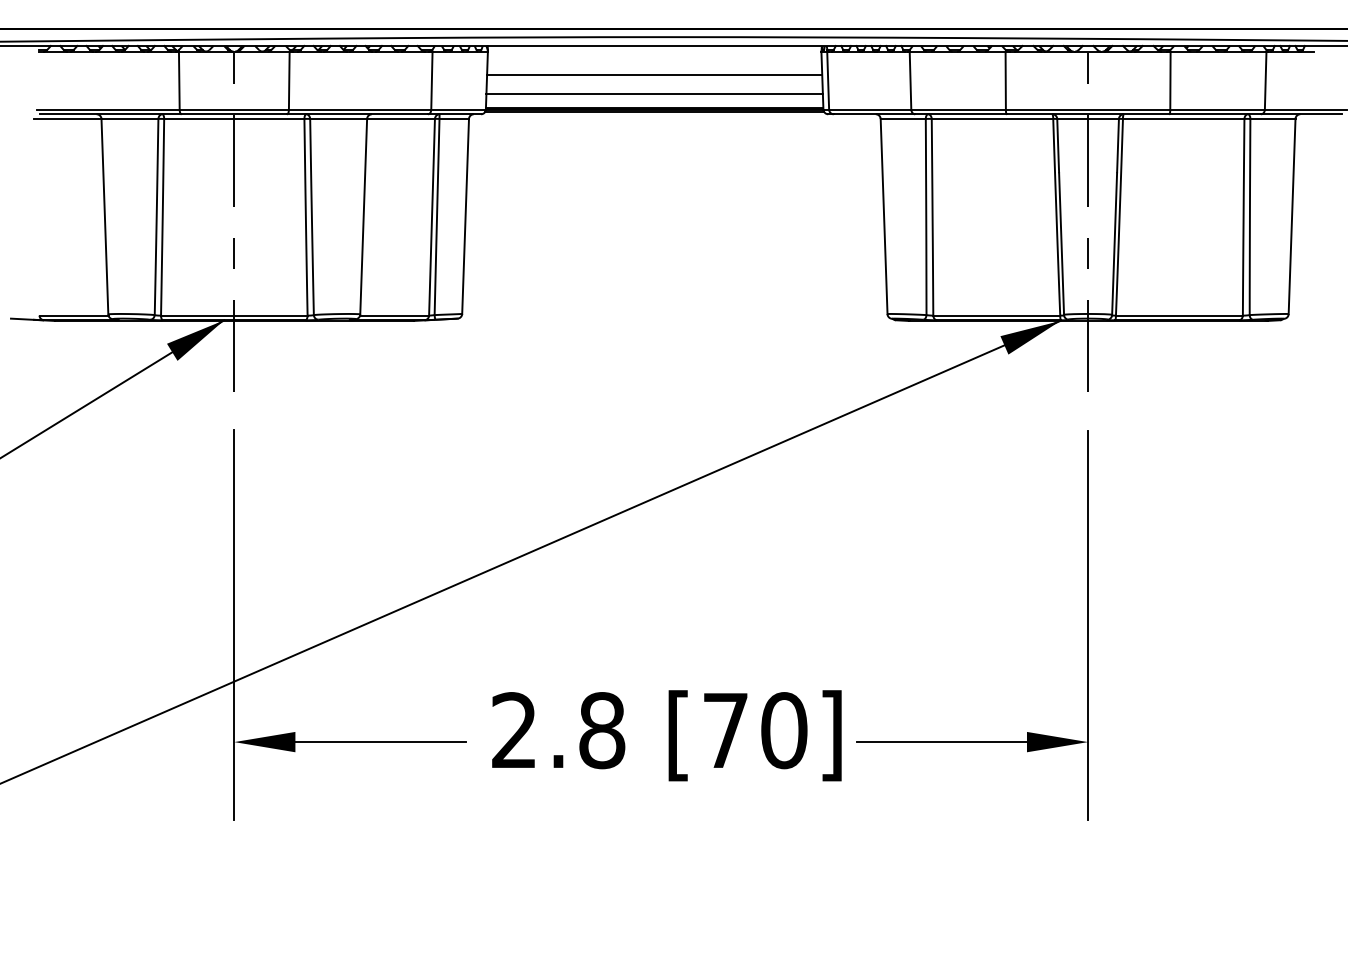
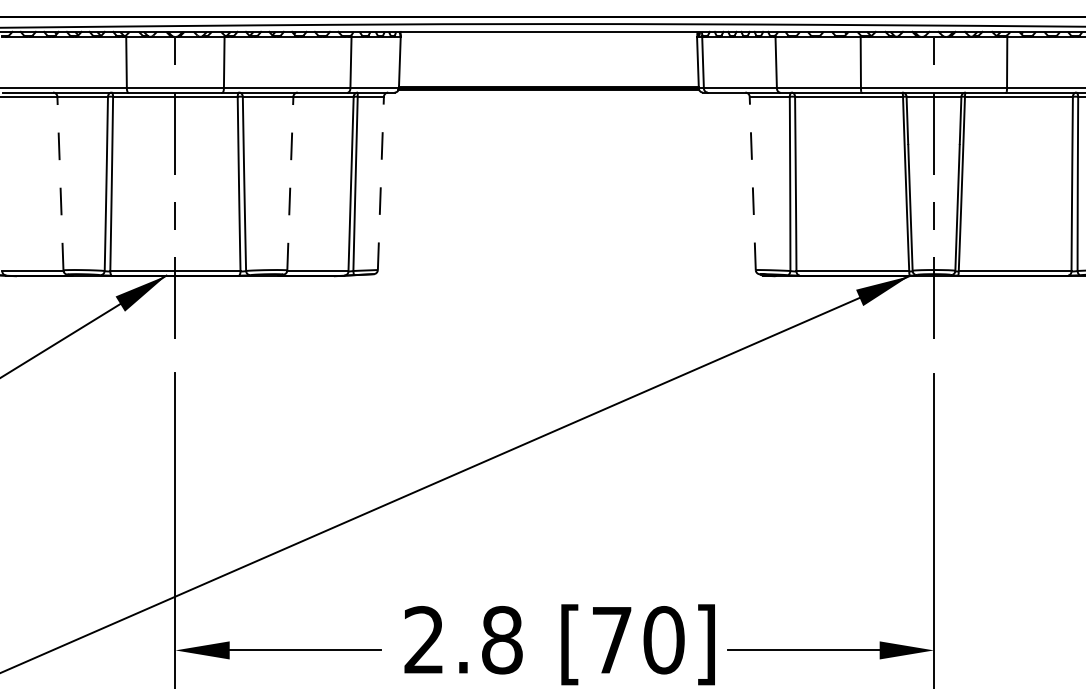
line: (654, 75) -> (548, 58), removed
line: (654, 94) -> (548, 75), removed
line: (104, 216) -> (60, 183), solid -> dashed
line: (363, 216) -> (290, 183), solid -> dashed
line: (465, 216) -> (380, 183), solid -> dashed
line: (884, 216) -> (753, 183), solid -> dashed

